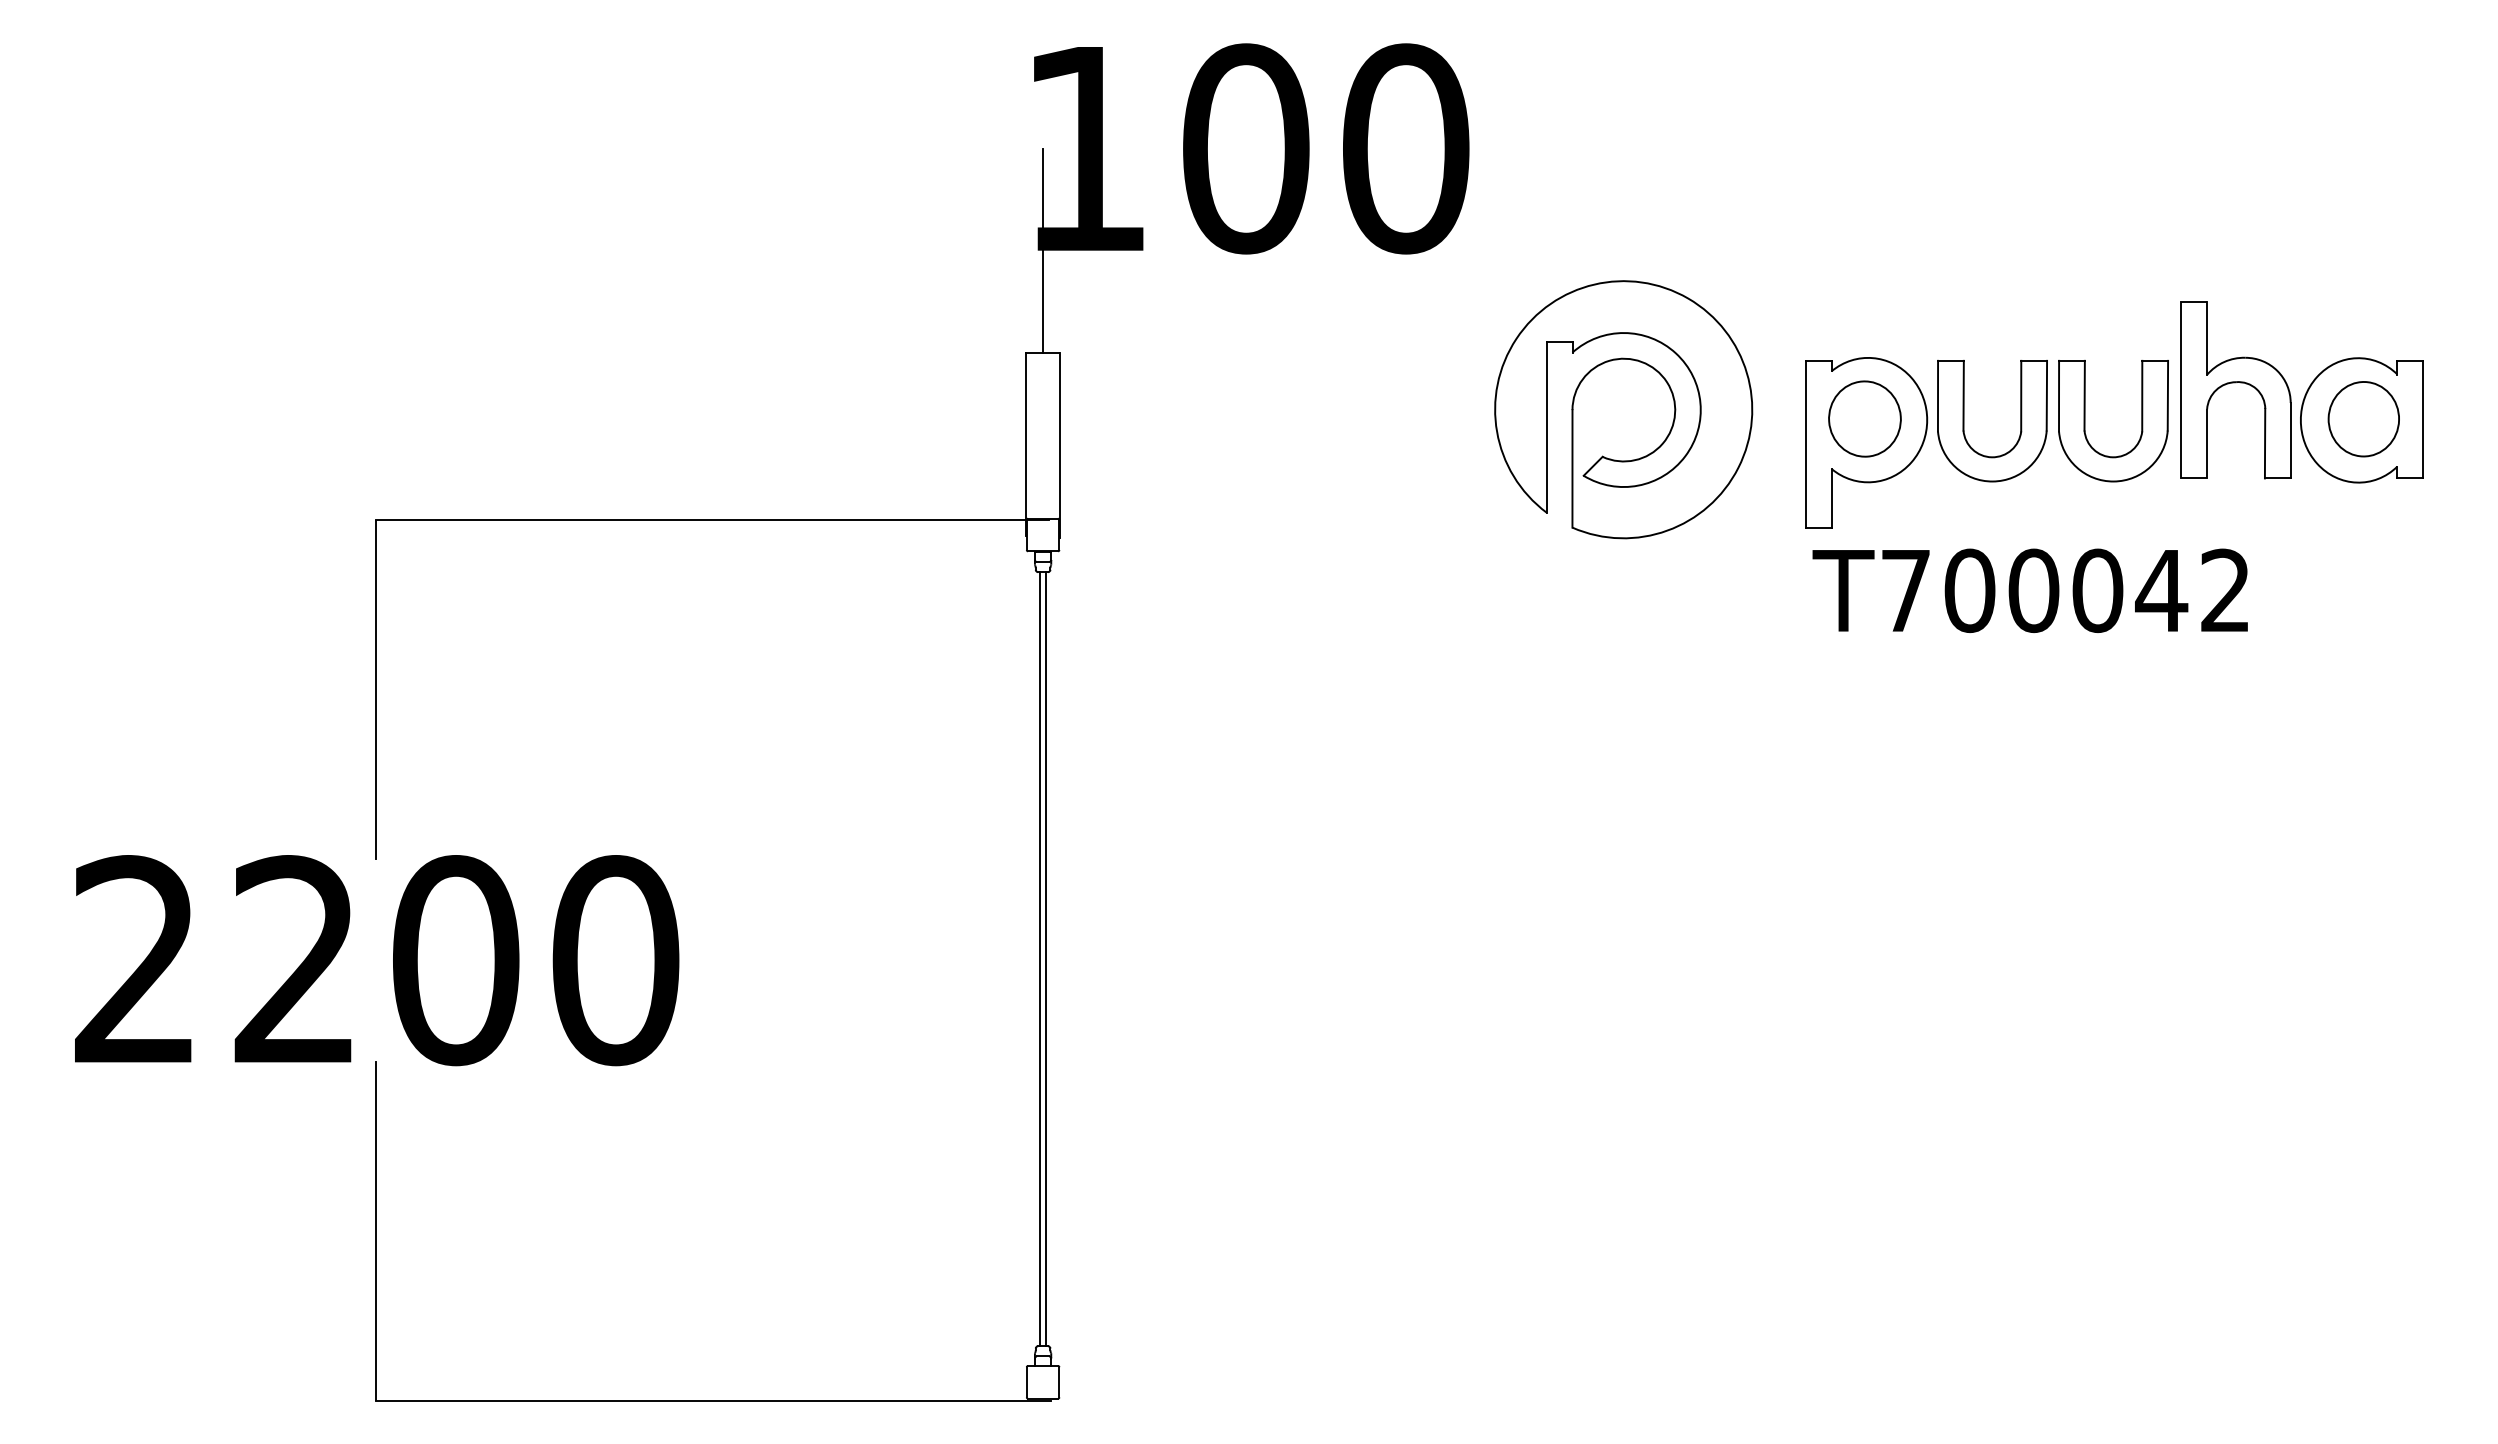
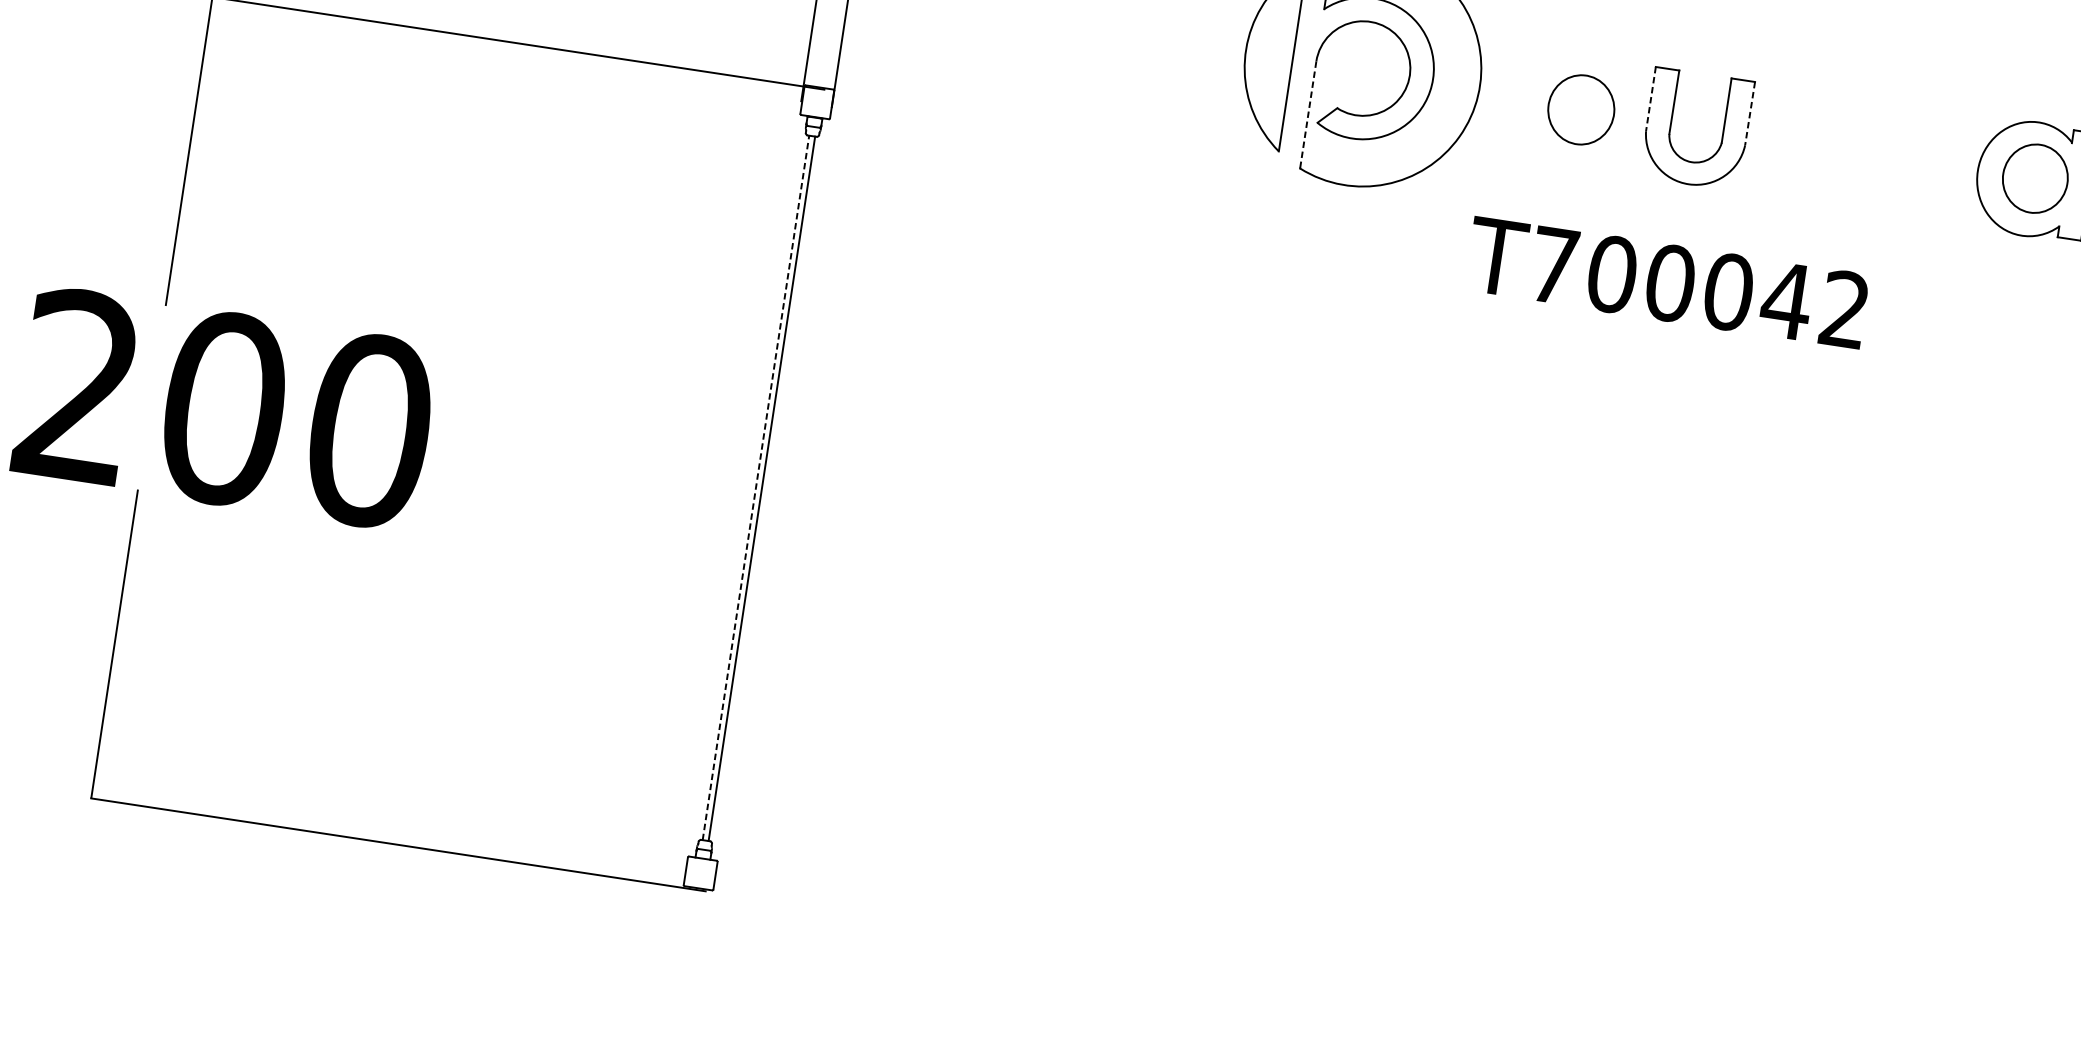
part: (2235, 383) -> (1923, 128), removed
line: (2046, 395) -> (1749, 113), solid -> dashed
line: (1938, 396) -> (1651, 99), solid -> dashed
part: (2085, 421) -> (1781, 142), removed
part: (1866, 442) -> (1579, 131), removed
line: (1572, 468) -> (1308, 114), solid -> dashed
text: (2029, 590) -> (1666, 282), moved
line: (1039, 959) -> (755, 488), solid -> dashed

